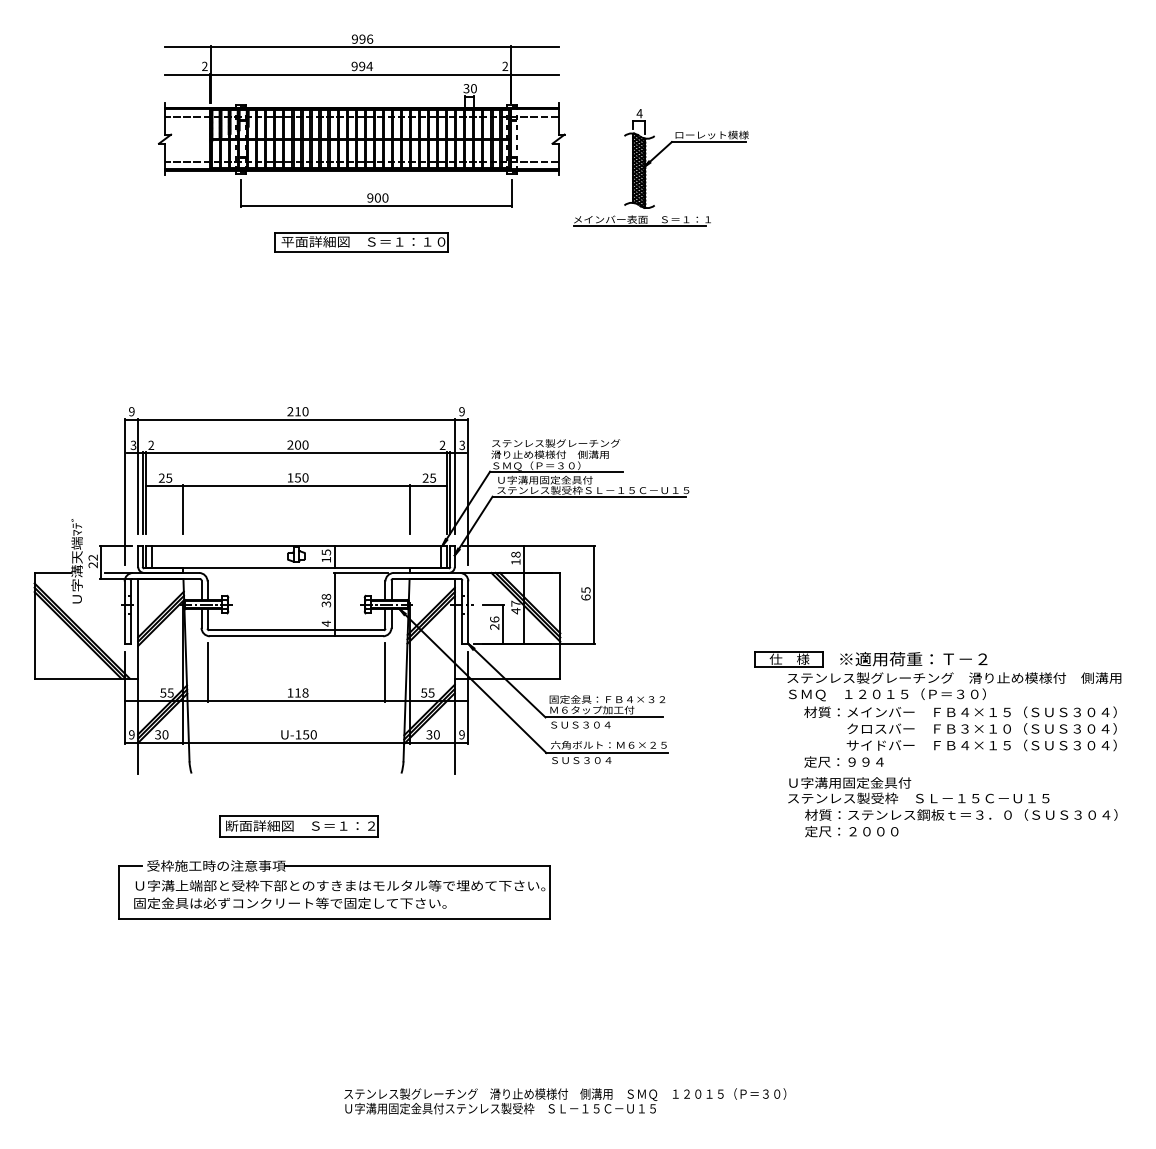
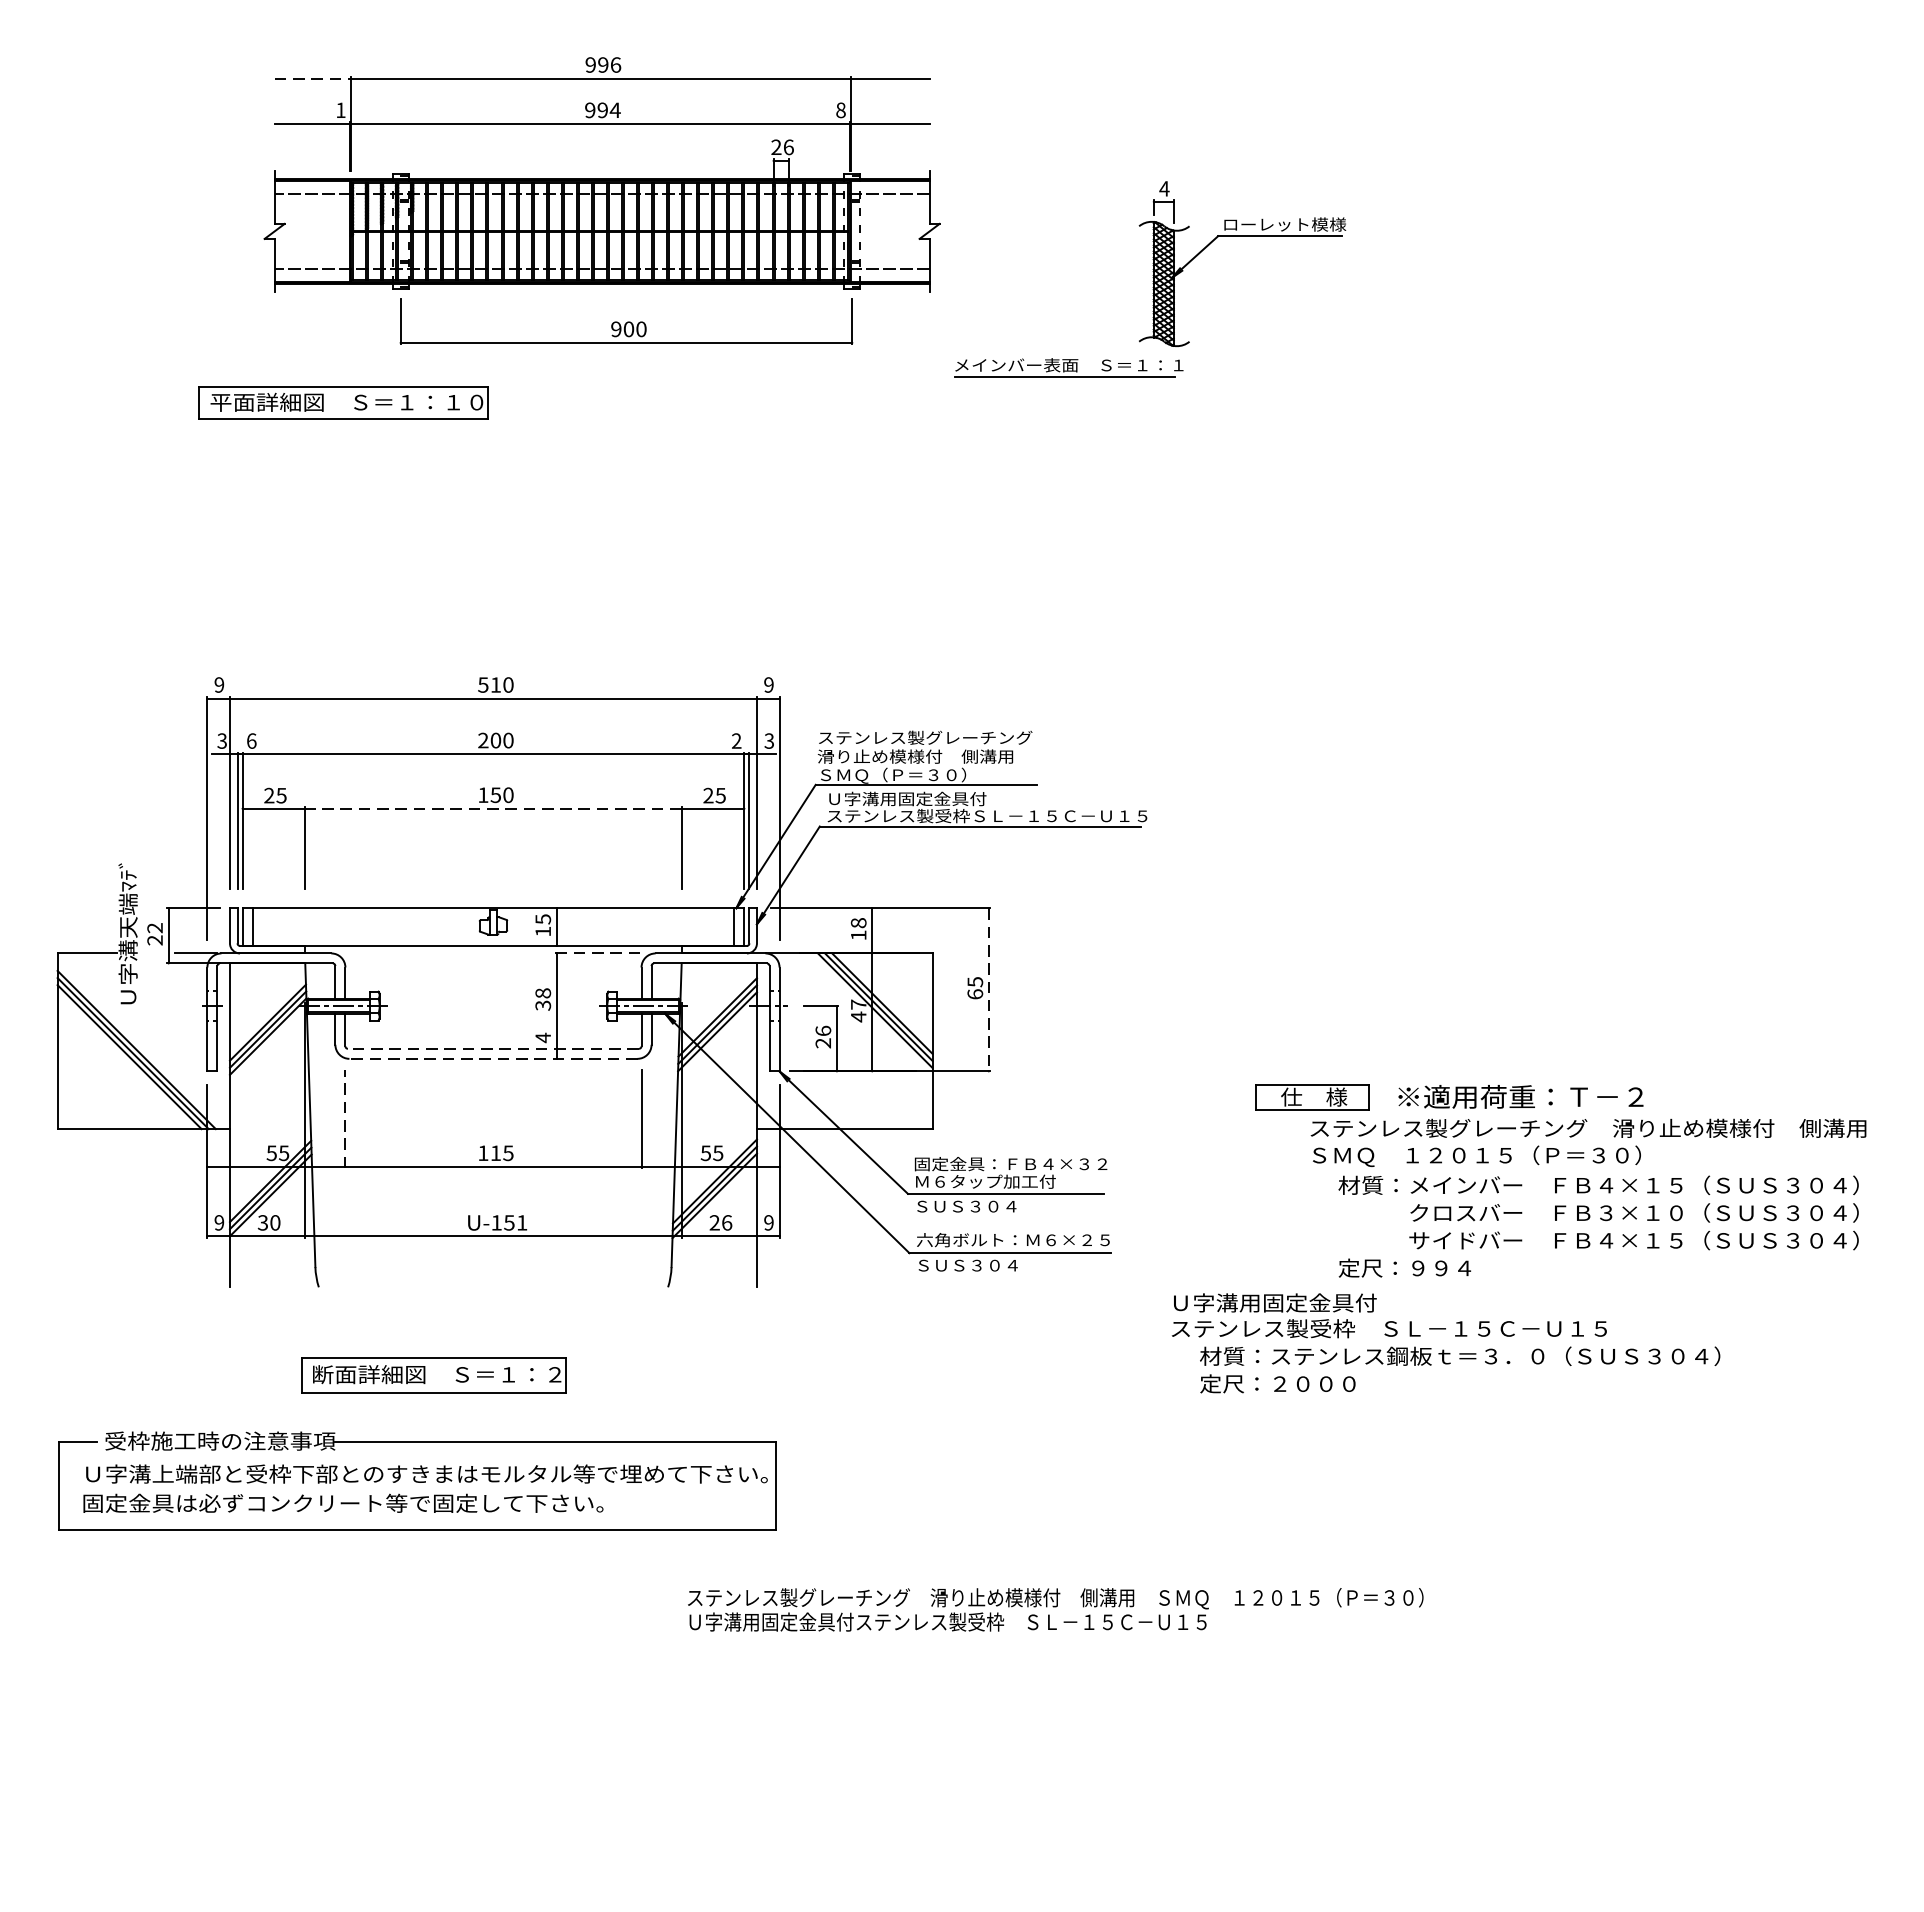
line: (187, 47) -> (312, 78), solid -> dashed
text: (204, 65) -> (340, 108), 2 -> 1
text: (505, 66) -> (841, 110), 2 -> 8
text: (469, 88) -> (781, 147), 30 -> 26
part: (686, 142) -> (1242, 236), moved
part: (361, 242) -> (343, 403), moved
text: (290, 411) -> (483, 684), 210 -> 510
text: (151, 445) -> (252, 741), 2 -> 6
line: (296, 486) -> (493, 809), solid -> dashed
line: (361, 572) -> (601, 952), solid -> dashed
line: (594, 594) -> (989, 989), solid -> dashed
line: (296, 630) -> (493, 1049), solid -> dashed
line: (296, 636) -> (493, 1059), solid -> dashed
line: (207, 672) -> (345, 1119), solid -> dashed
text: (305, 692) -> (508, 1152), 118 -> 115
text: (313, 734) -> (521, 1222), U-150 -> U-151
text: (432, 734) -> (719, 1222), 30 -> 26
text: (952, 807) -> (1445, 1343), moved
part: (298, 826) -> (433, 1375), moved
part: (334, 889) -> (416, 1480), moved
text: (565, 1101) -> (1056, 1610), moved

